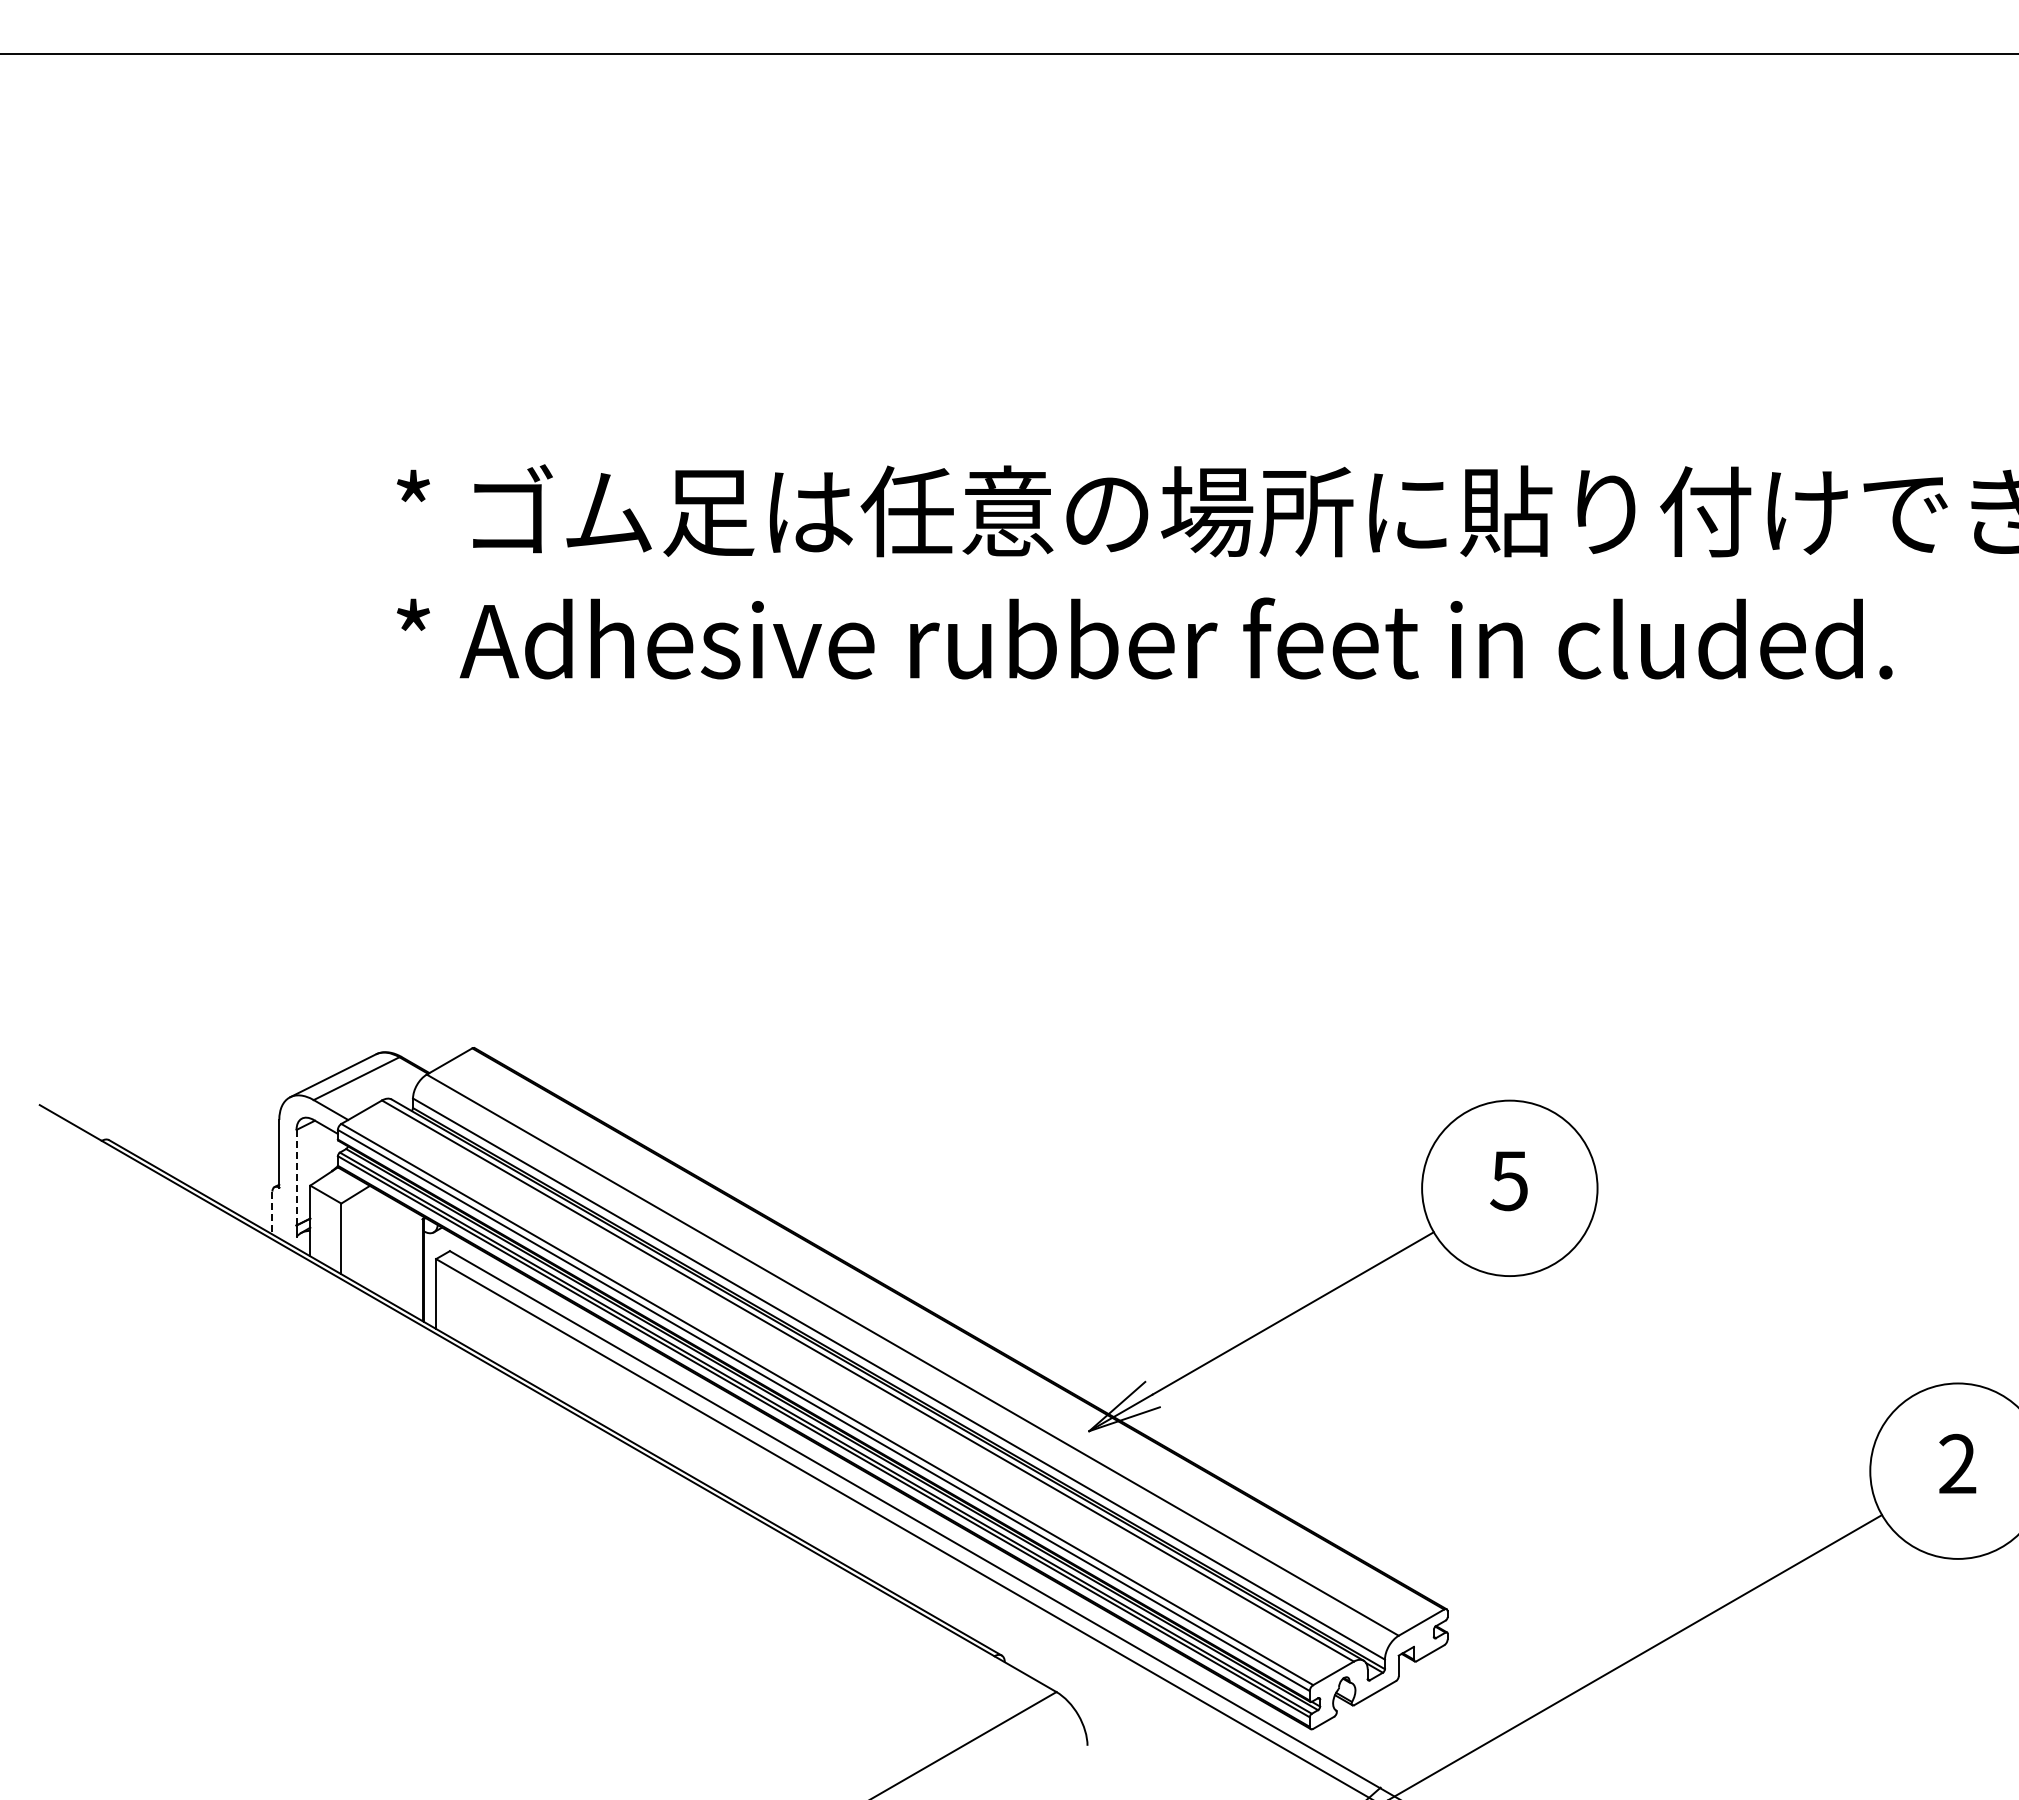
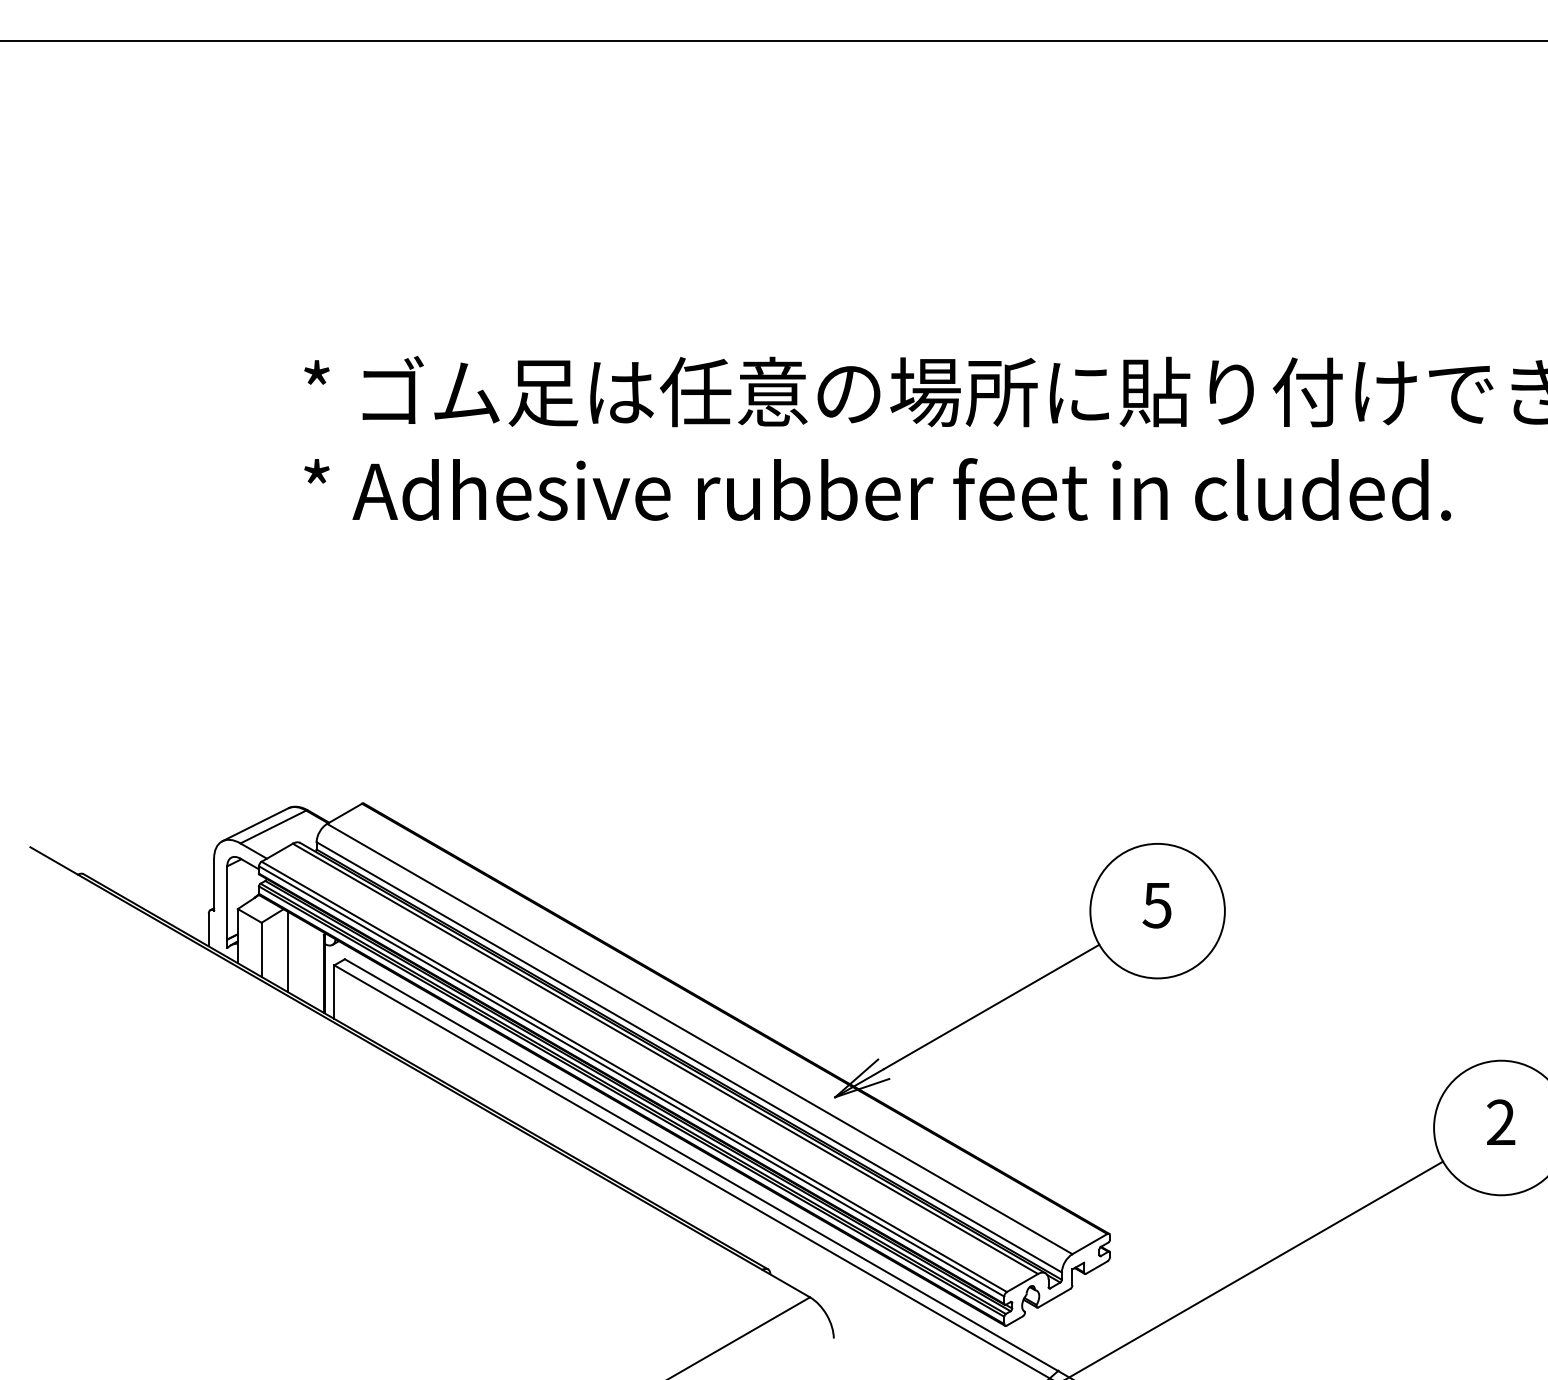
line: (296, 1177) -> (227, 902), dashed -> solid
line: (272, 1213) -> (208, 930), dashed -> solid
line: (375, 1241) -> (287, 951), added

